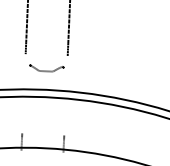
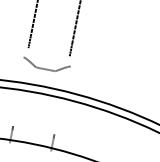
part: (46, 68) -> (46, 65), size x1.43

